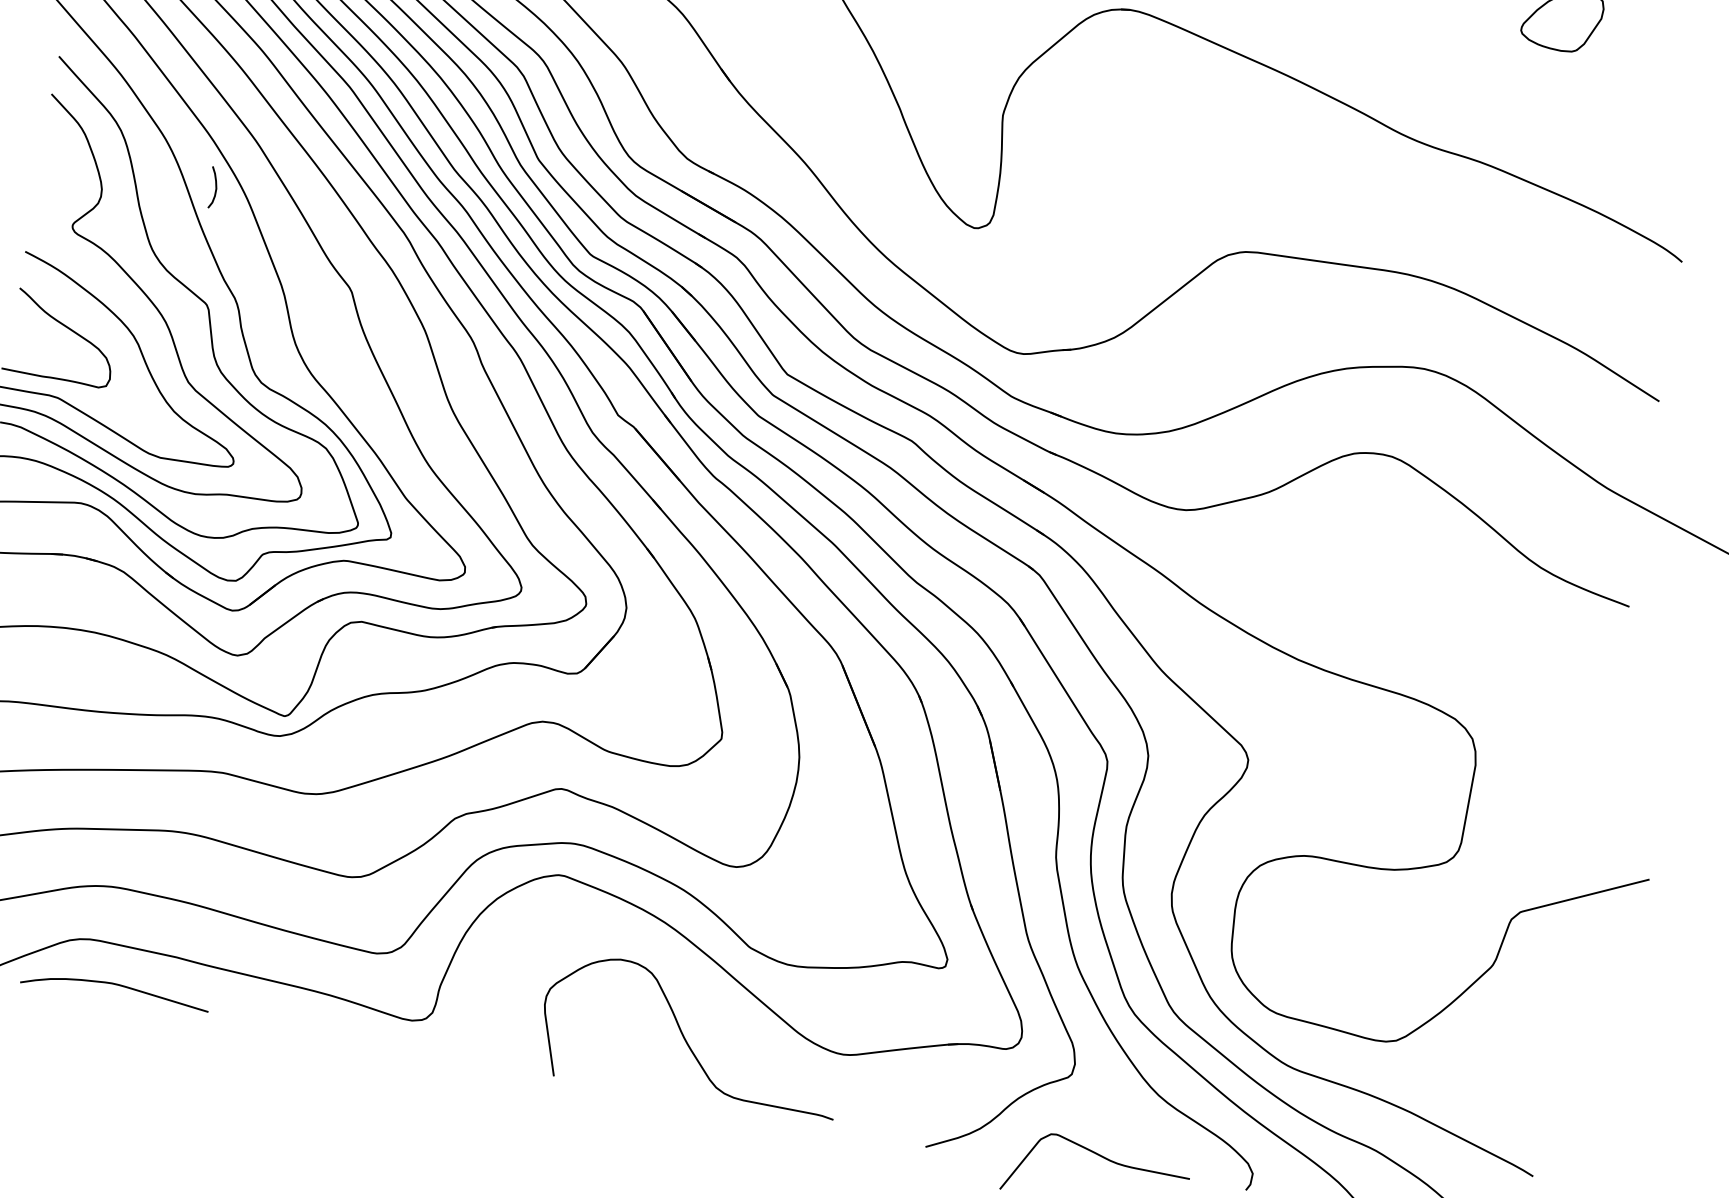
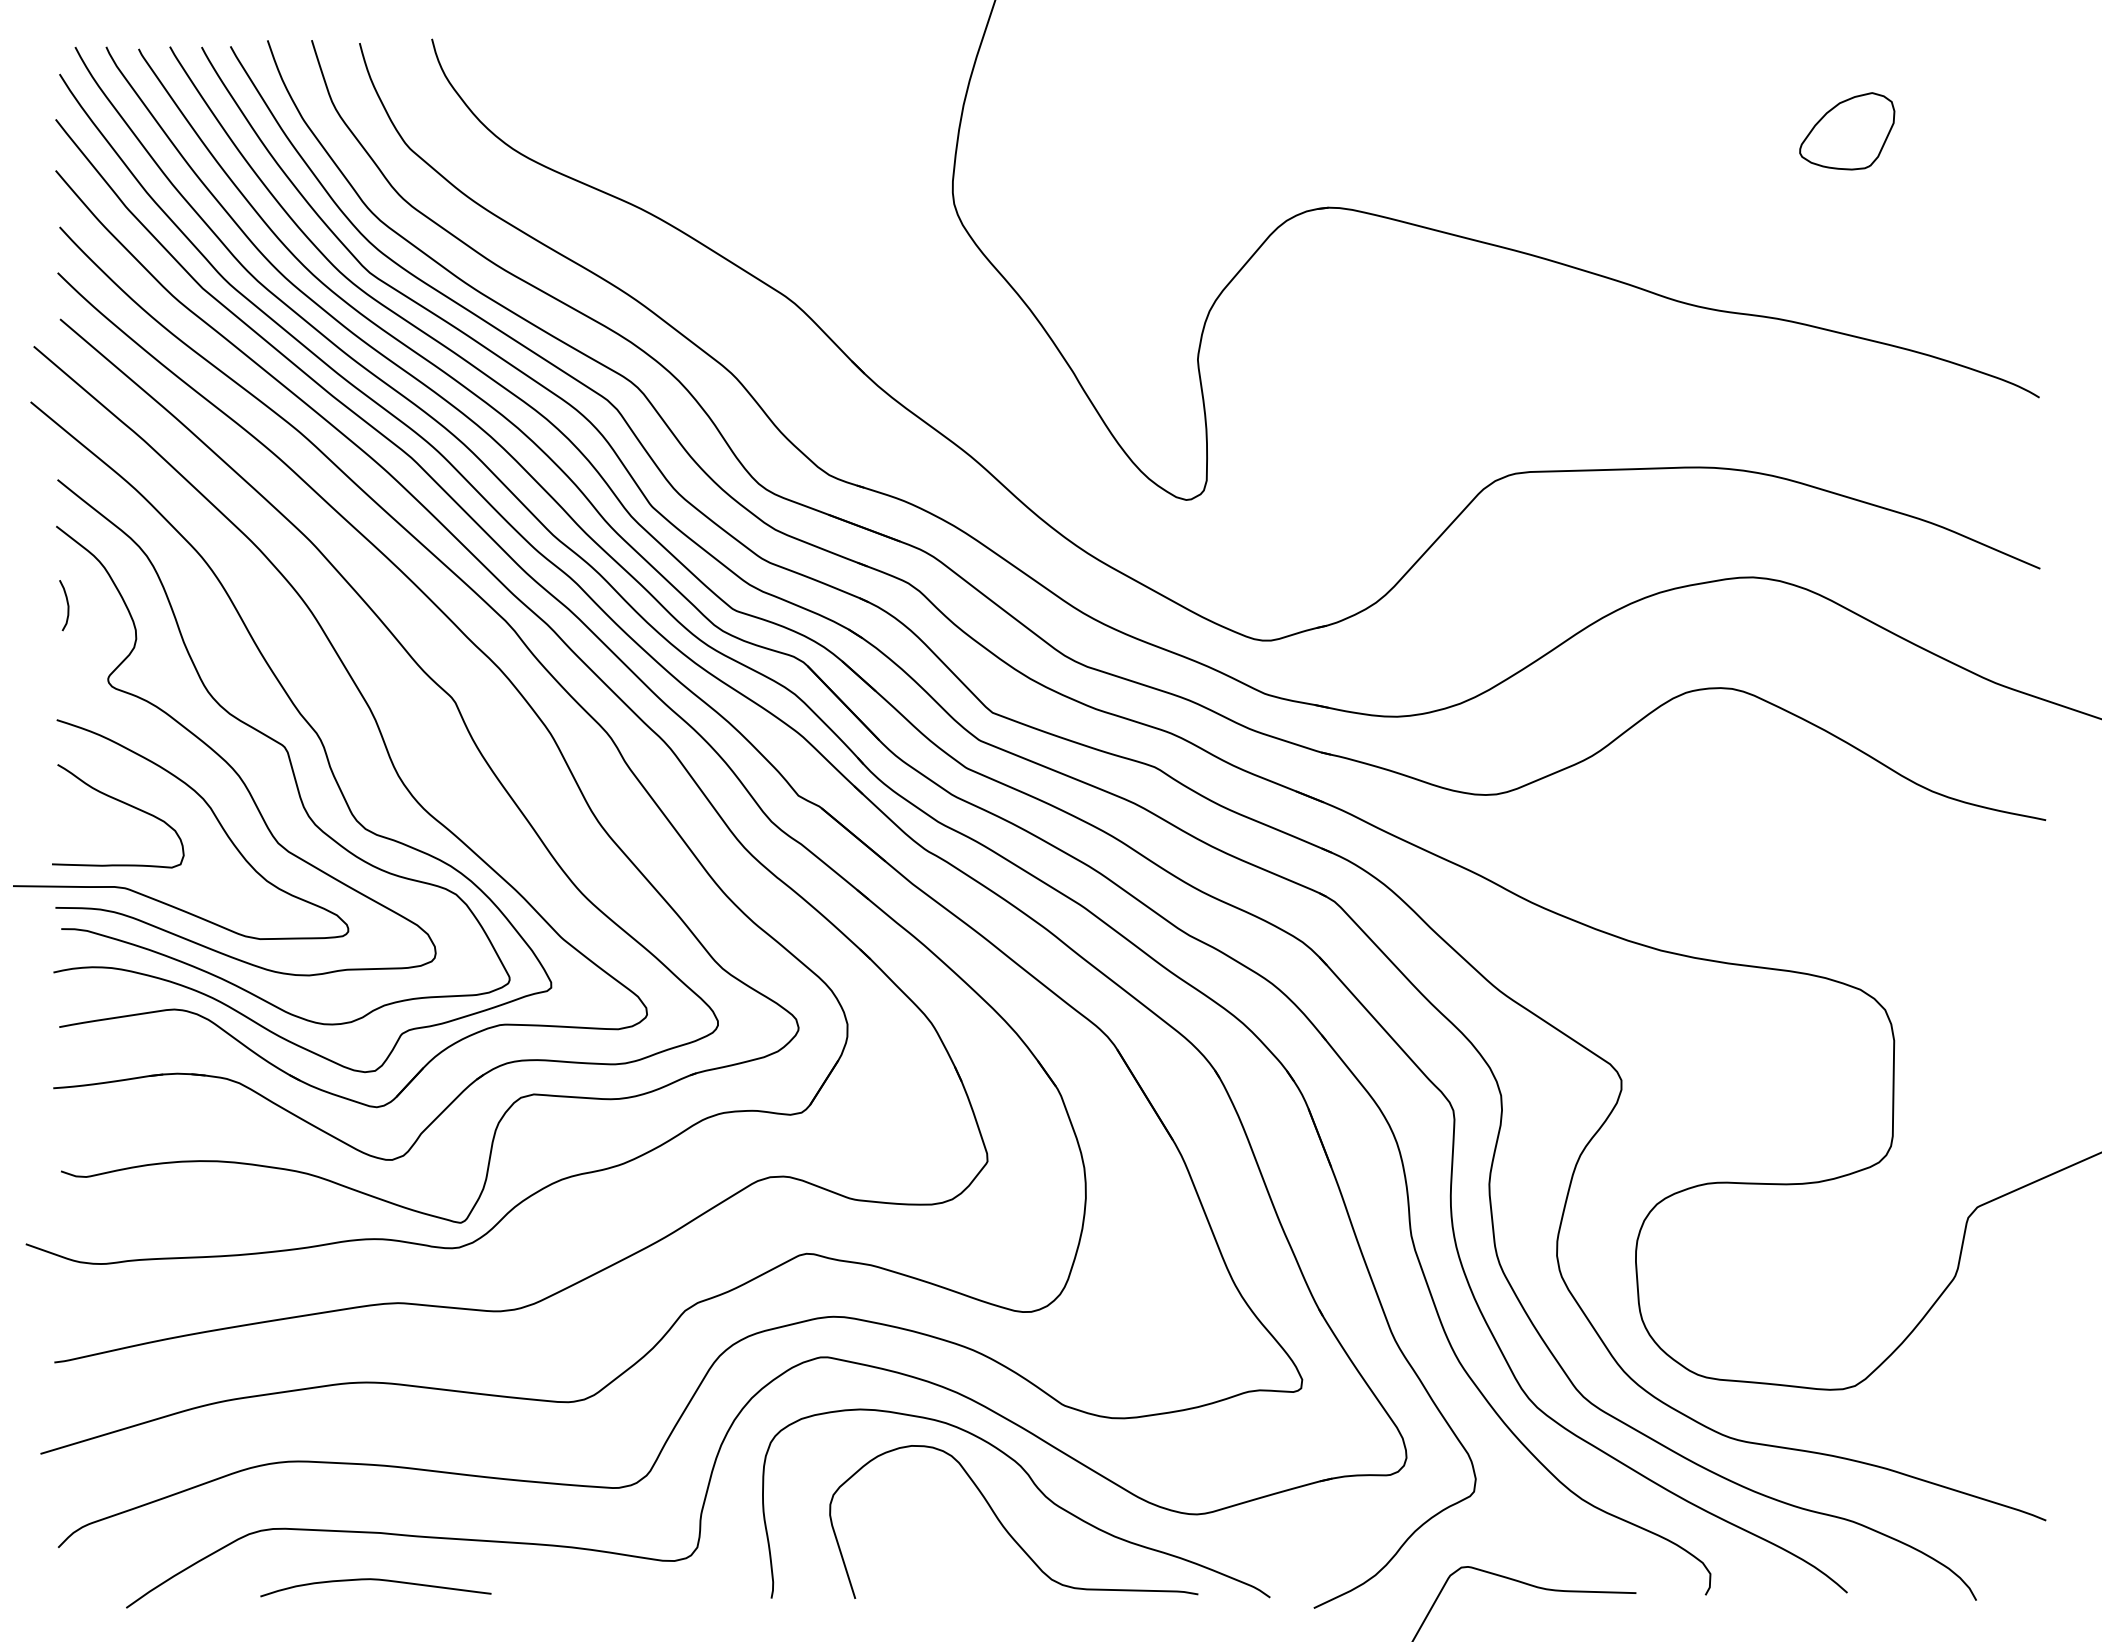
curve: (215, 188) -> (67, 605), moved
curve: (115, 985) -> (375, 1580), moved
curve: (716, 1011) -> (1036, 1488), added

